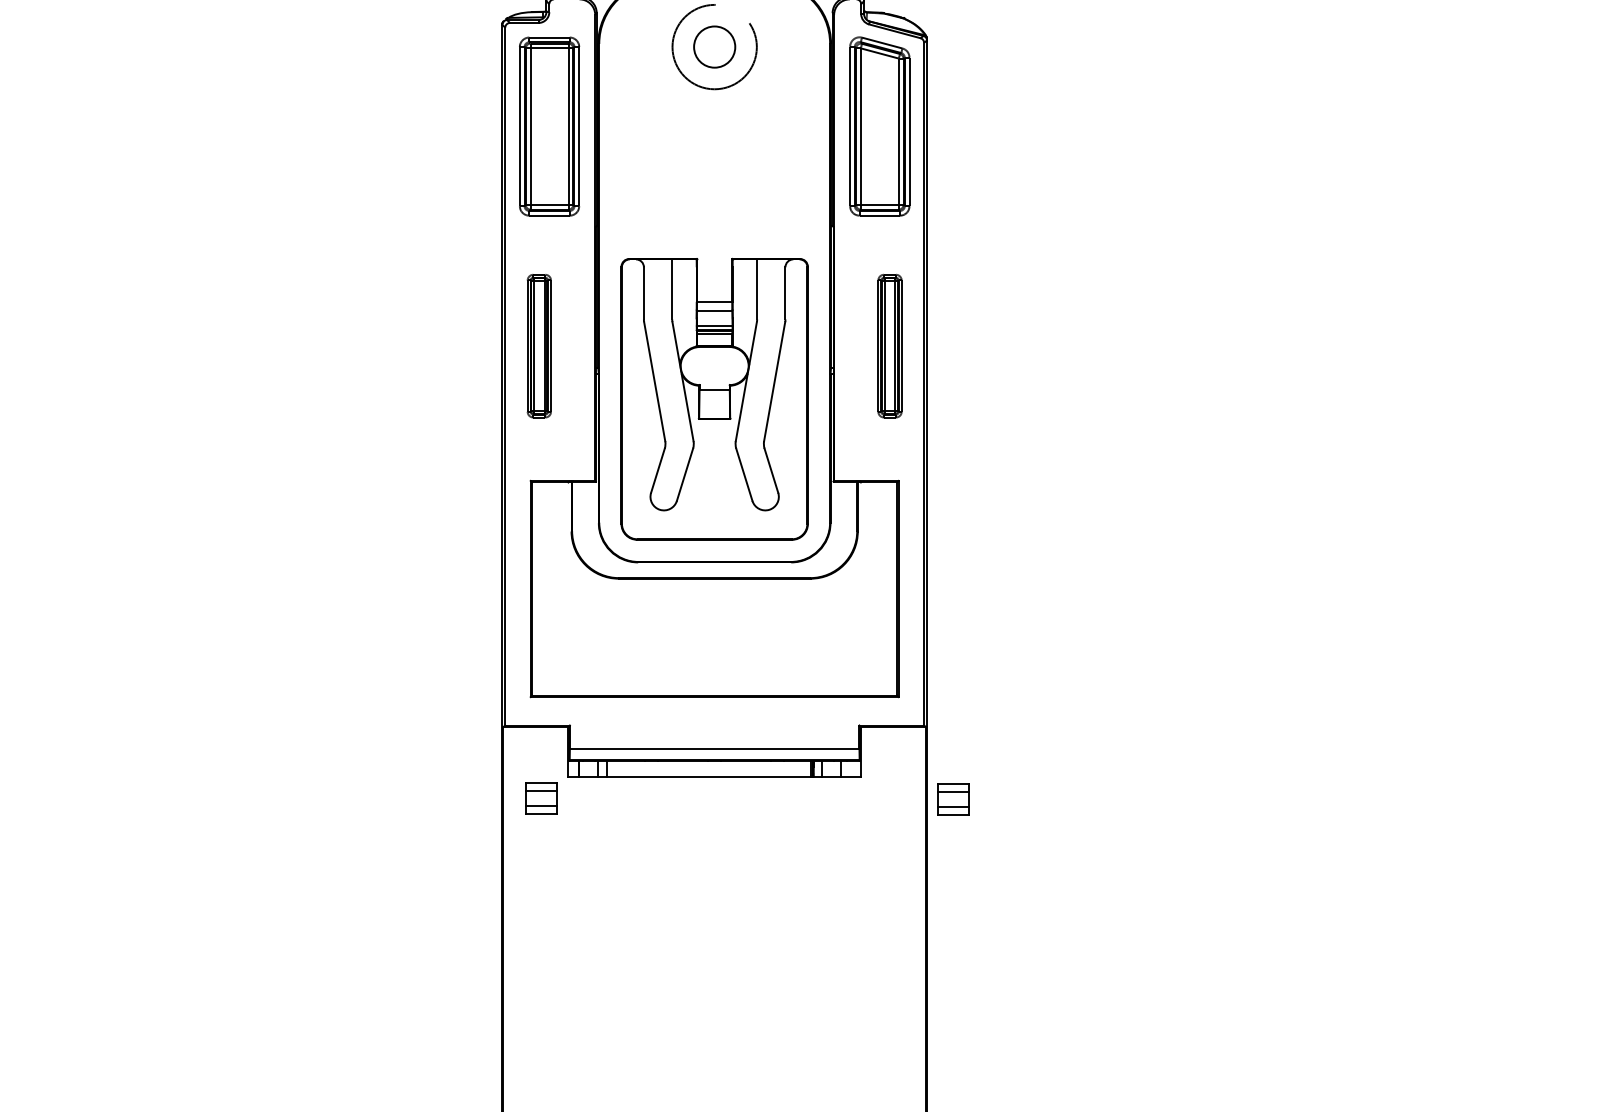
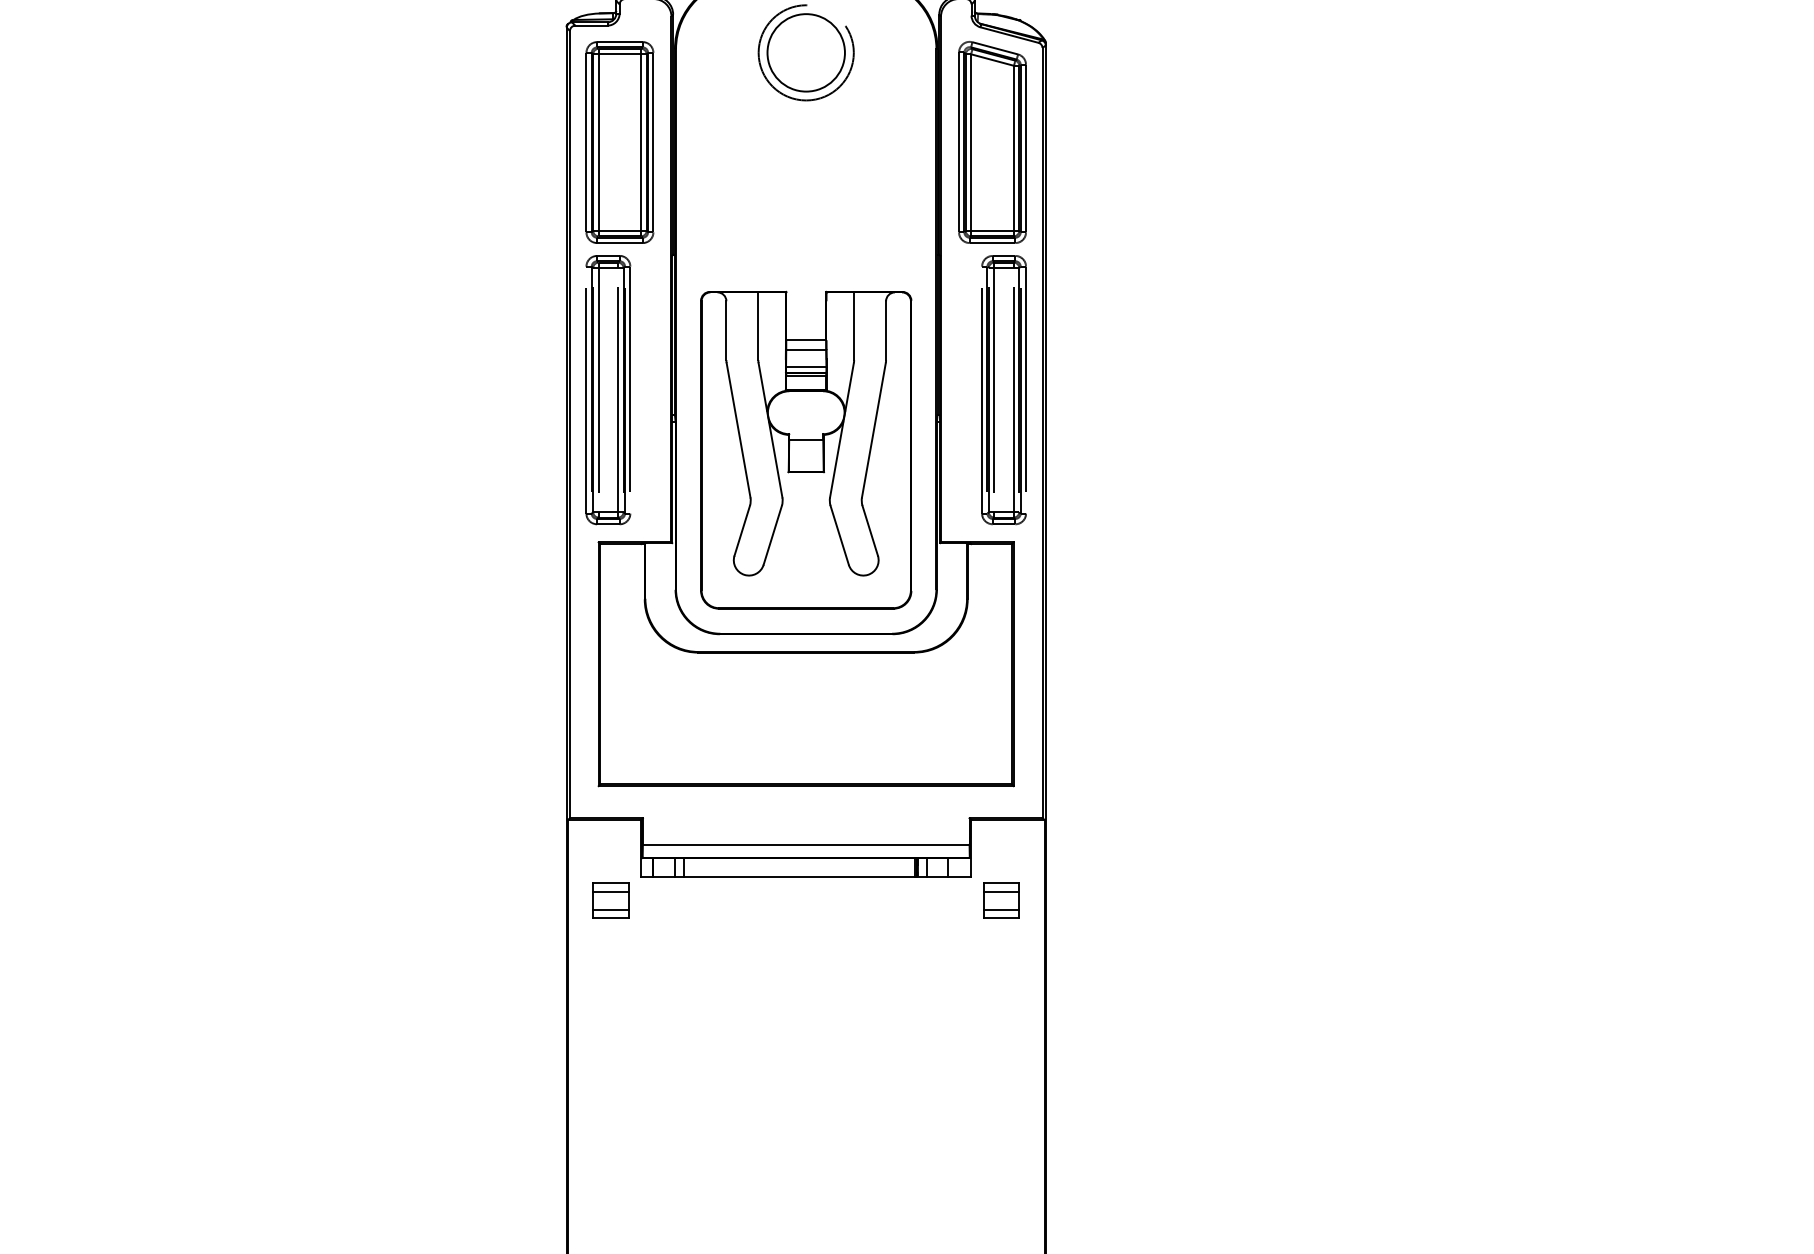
circle: (714, 46) -> (805, 52), size x1.67
part: (539, 346) -> (608, 390), size x1.67
part: (889, 346) -> (1003, 390), size x1.67
part: (953, 799) -> (1001, 900), moved

